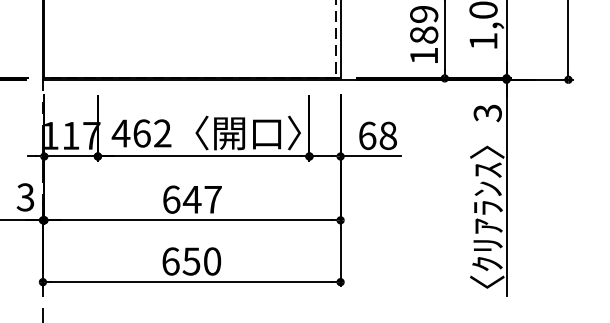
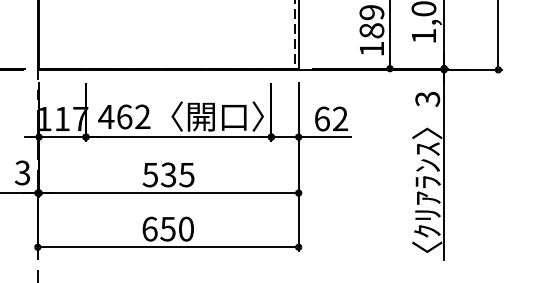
text: (388, 135) -> (340, 118), 68 -> 62
text: (192, 199) -> (168, 174), 647 -> 535

